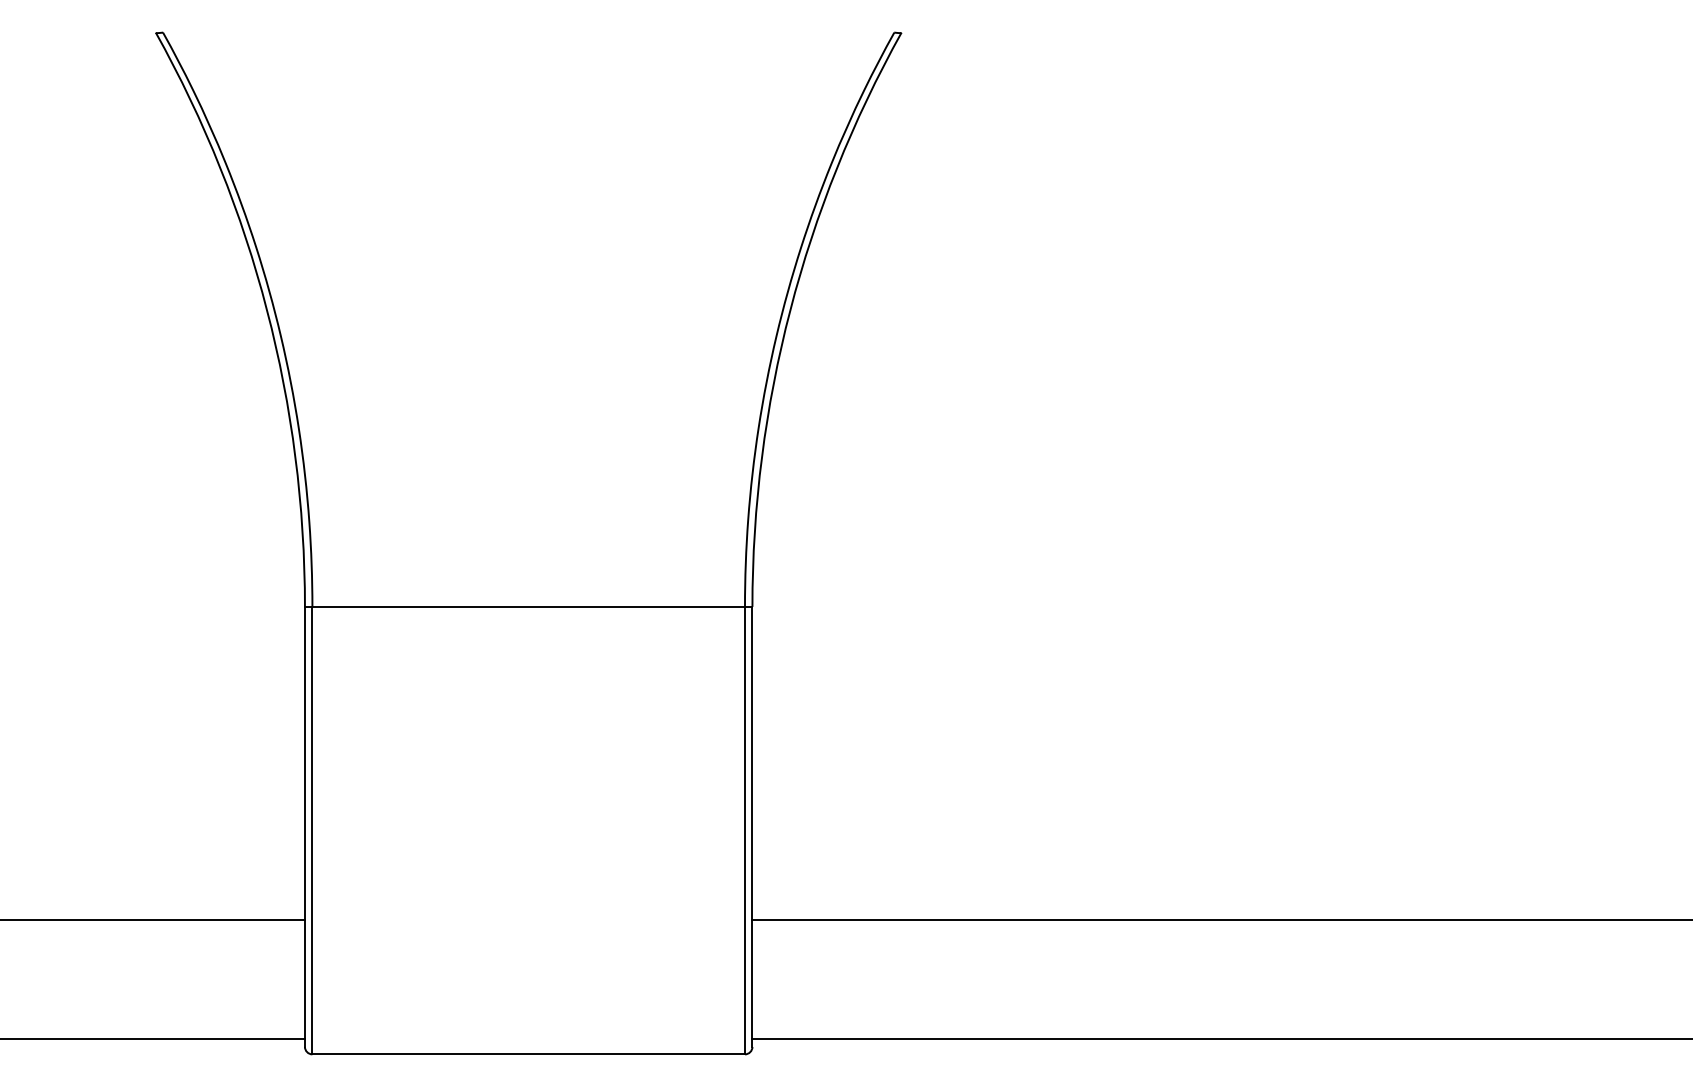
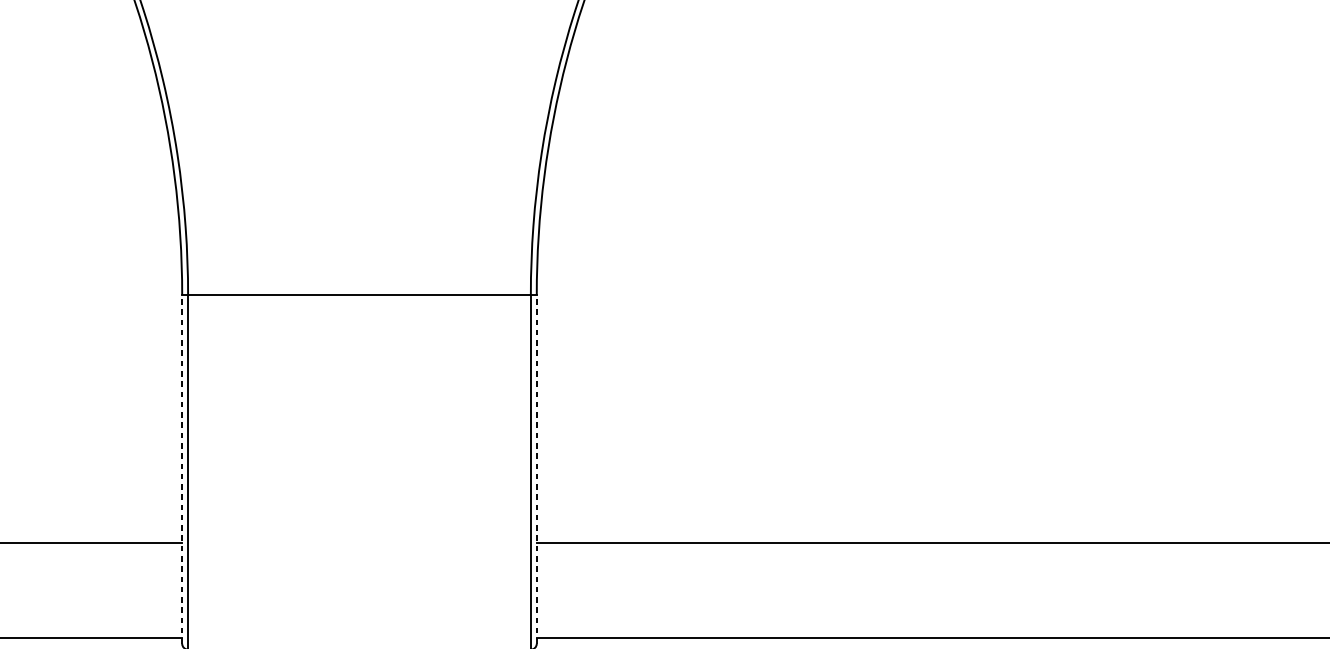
line: (304, 826) -> (181, 469), solid -> dashed
line: (752, 826) -> (536, 469), solid -> dashed

